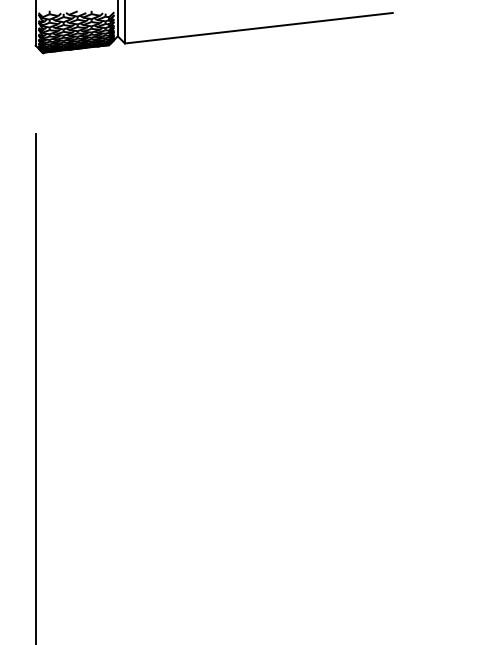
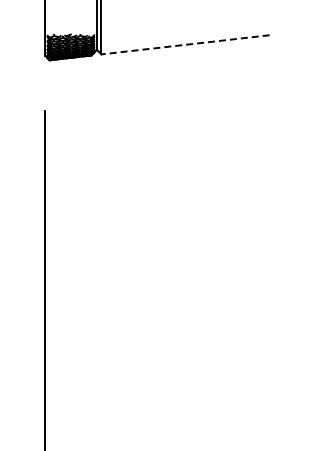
line: (258, 27) -> (185, 44), solid -> dashed

